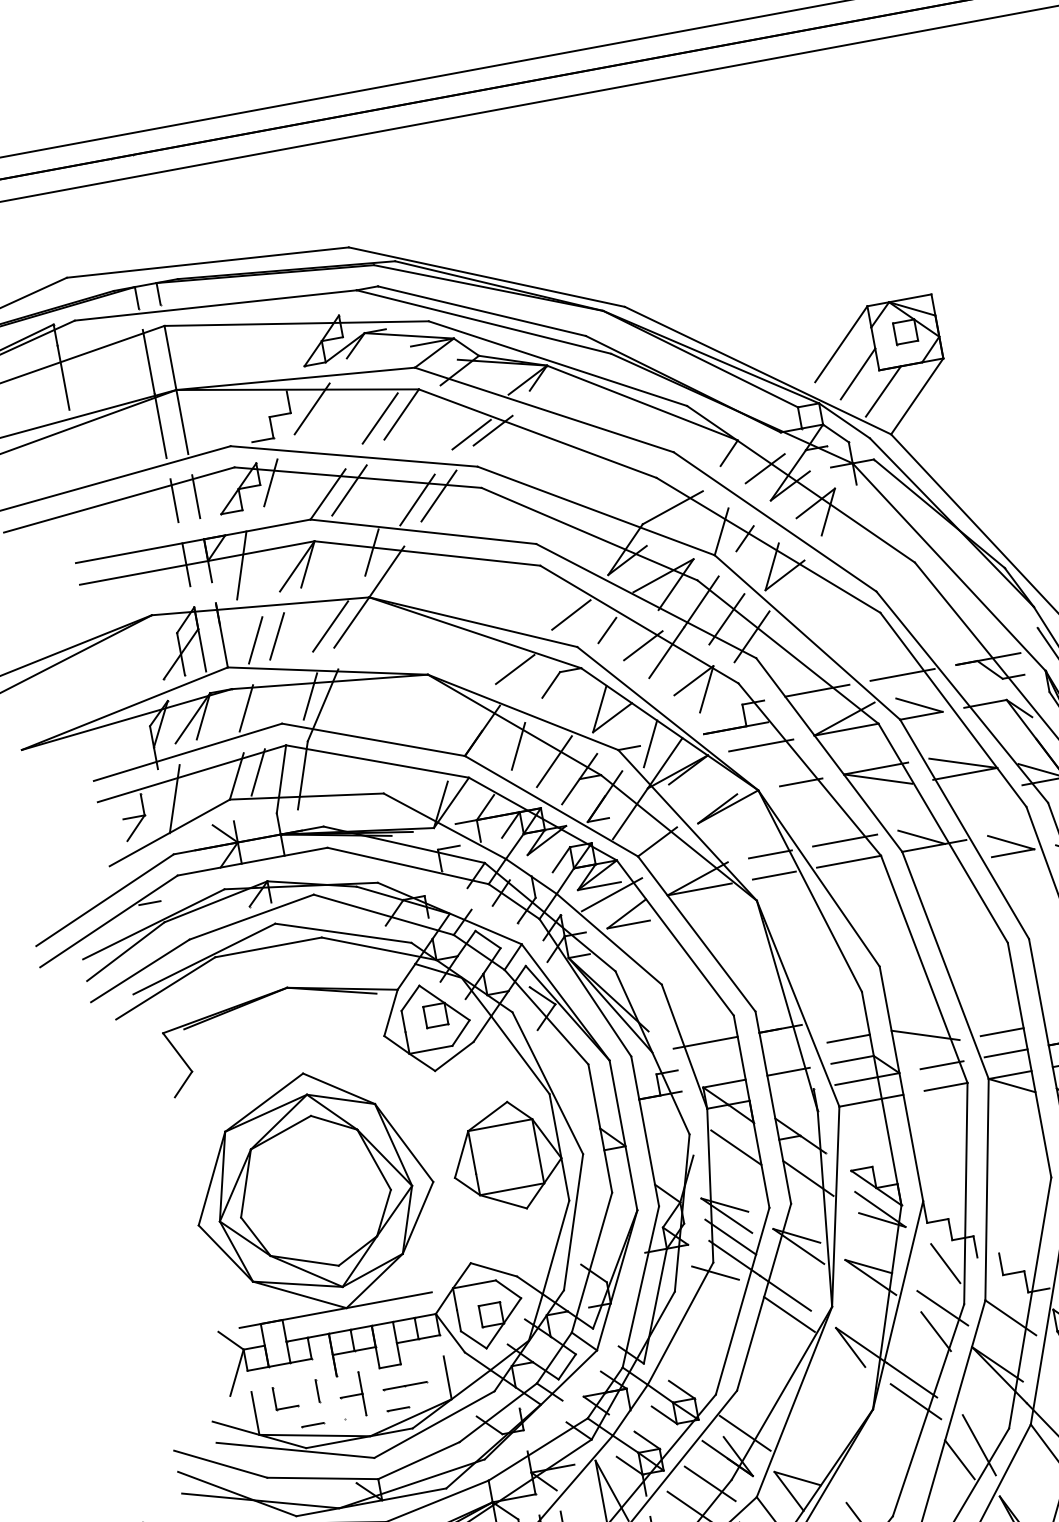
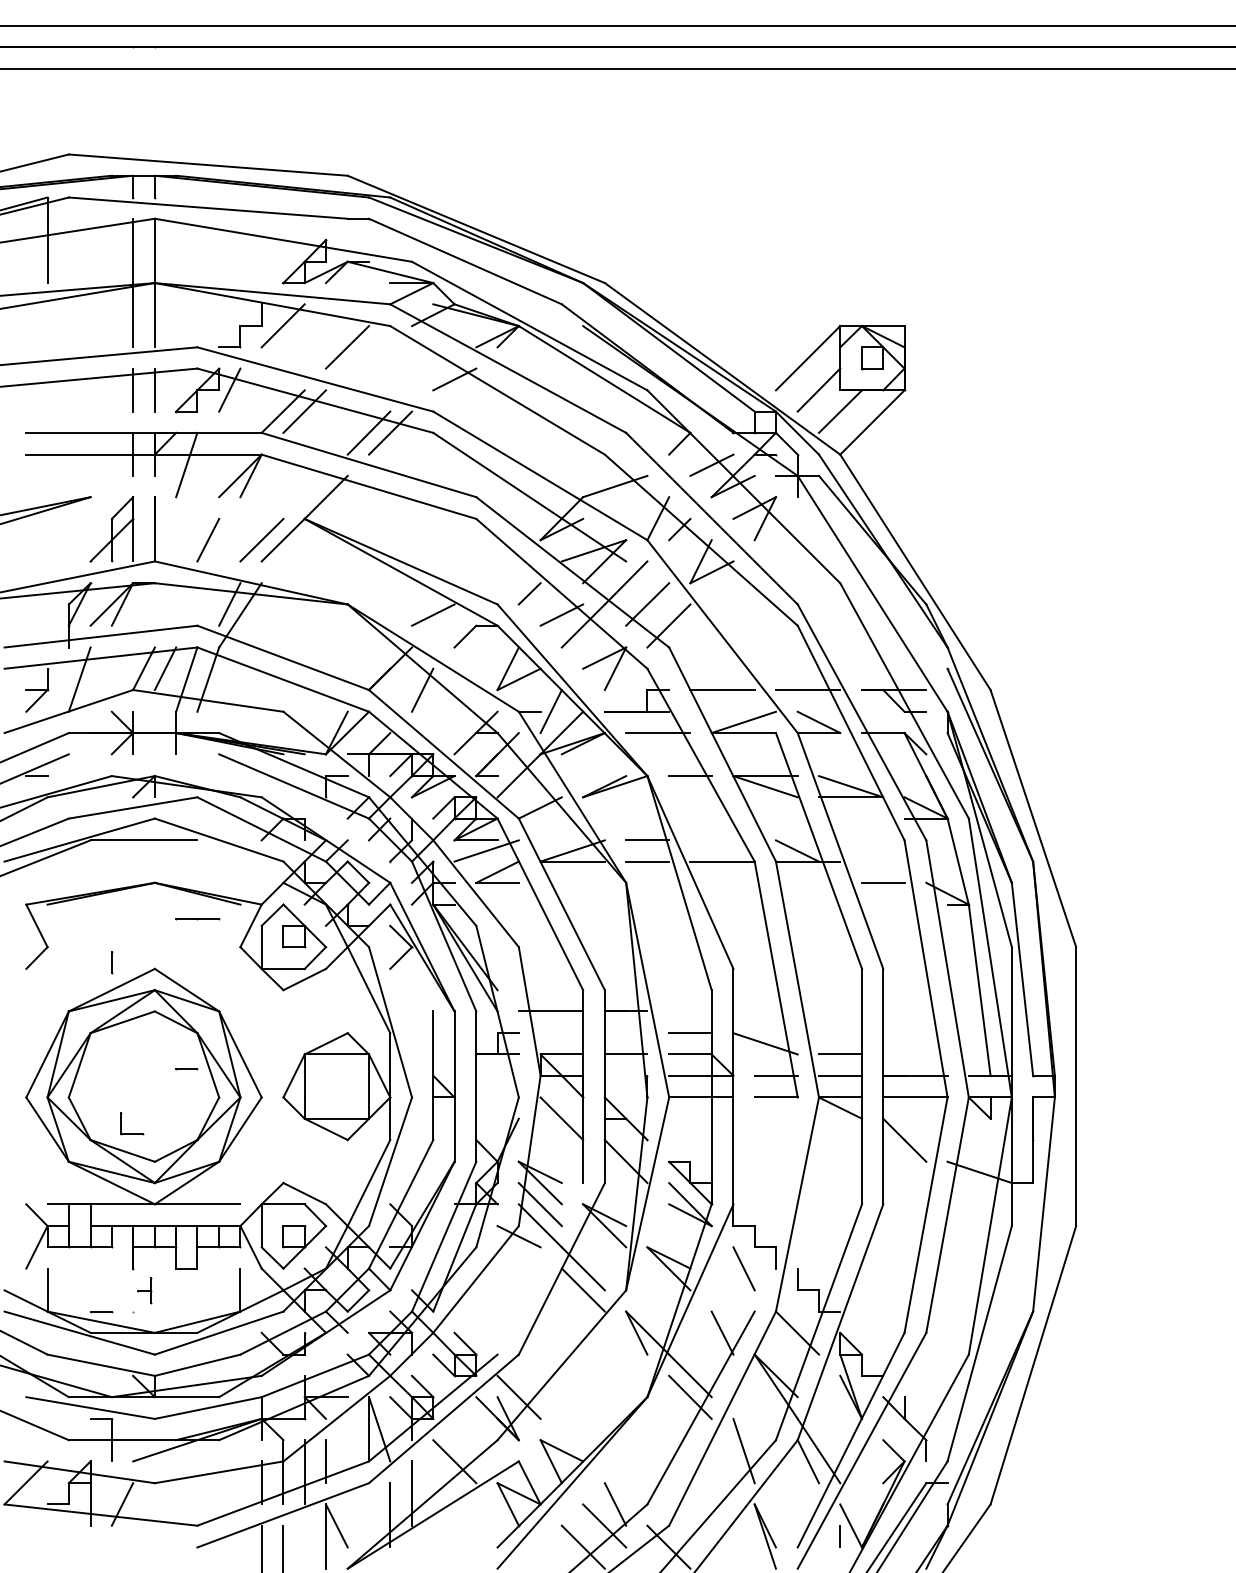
line: (484, 322) -> (465, 272), removed
line: (401, 414) -> (368, 347), removed
line: (471, 434) -> (433, 379), removed
line: (371, 552) -> (314, 475), removed
line: (260, 605) -> (197, 507), removed
line: (571, 615) -> (497, 572), removed
line: (255, 639) -> (186, 539), removed
line: (787, 652) -> (700, 647), removed
line: (246, 708) -> (165, 604), removed
line: (554, 761) -> (454, 711), removed
line: (845, 840) -> (722, 840), removed
line: (1011, 841) -> (883, 871), removed
line: (252, 861) -> (143, 754), removed
line: (378, 948) -> (250, 861), removed
line: (546, 1016) -> (401, 957), removed
line: (965, 1193) -> (775, 1204), removed
line: (742, 1300) -> (540, 1268), removed
line: (942, 1308) -> (732, 1311), removed
line: (404, 1386) -> (197, 919), moved
line: (318, 1390) -> (112, 962), moved
part: (352, 1395) -> (144, 1290), size x0.6
line: (794, 1401) -> (572, 1375), removed
part: (288, 1406) -> (132, 1133), moved
line: (398, 1410) -> (186, 1069), moved
line: (959, 1459) -> (722, 1461), removed
line: (709, 1483) -> (475, 1439), removed

